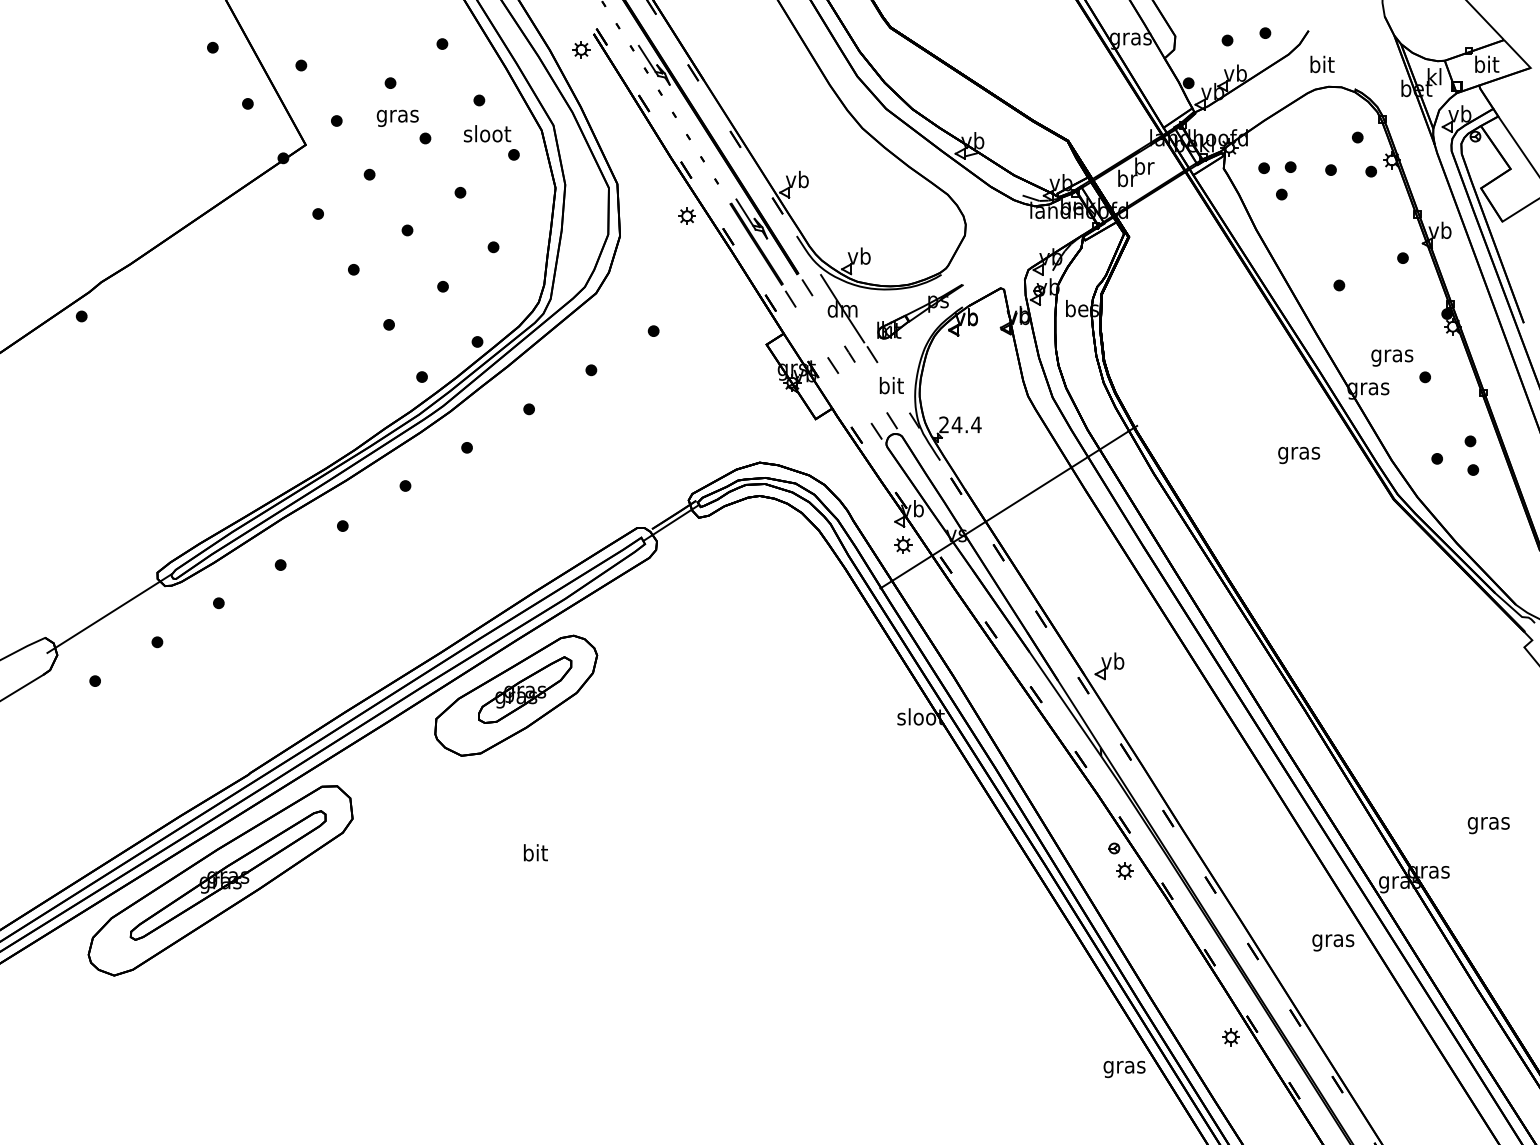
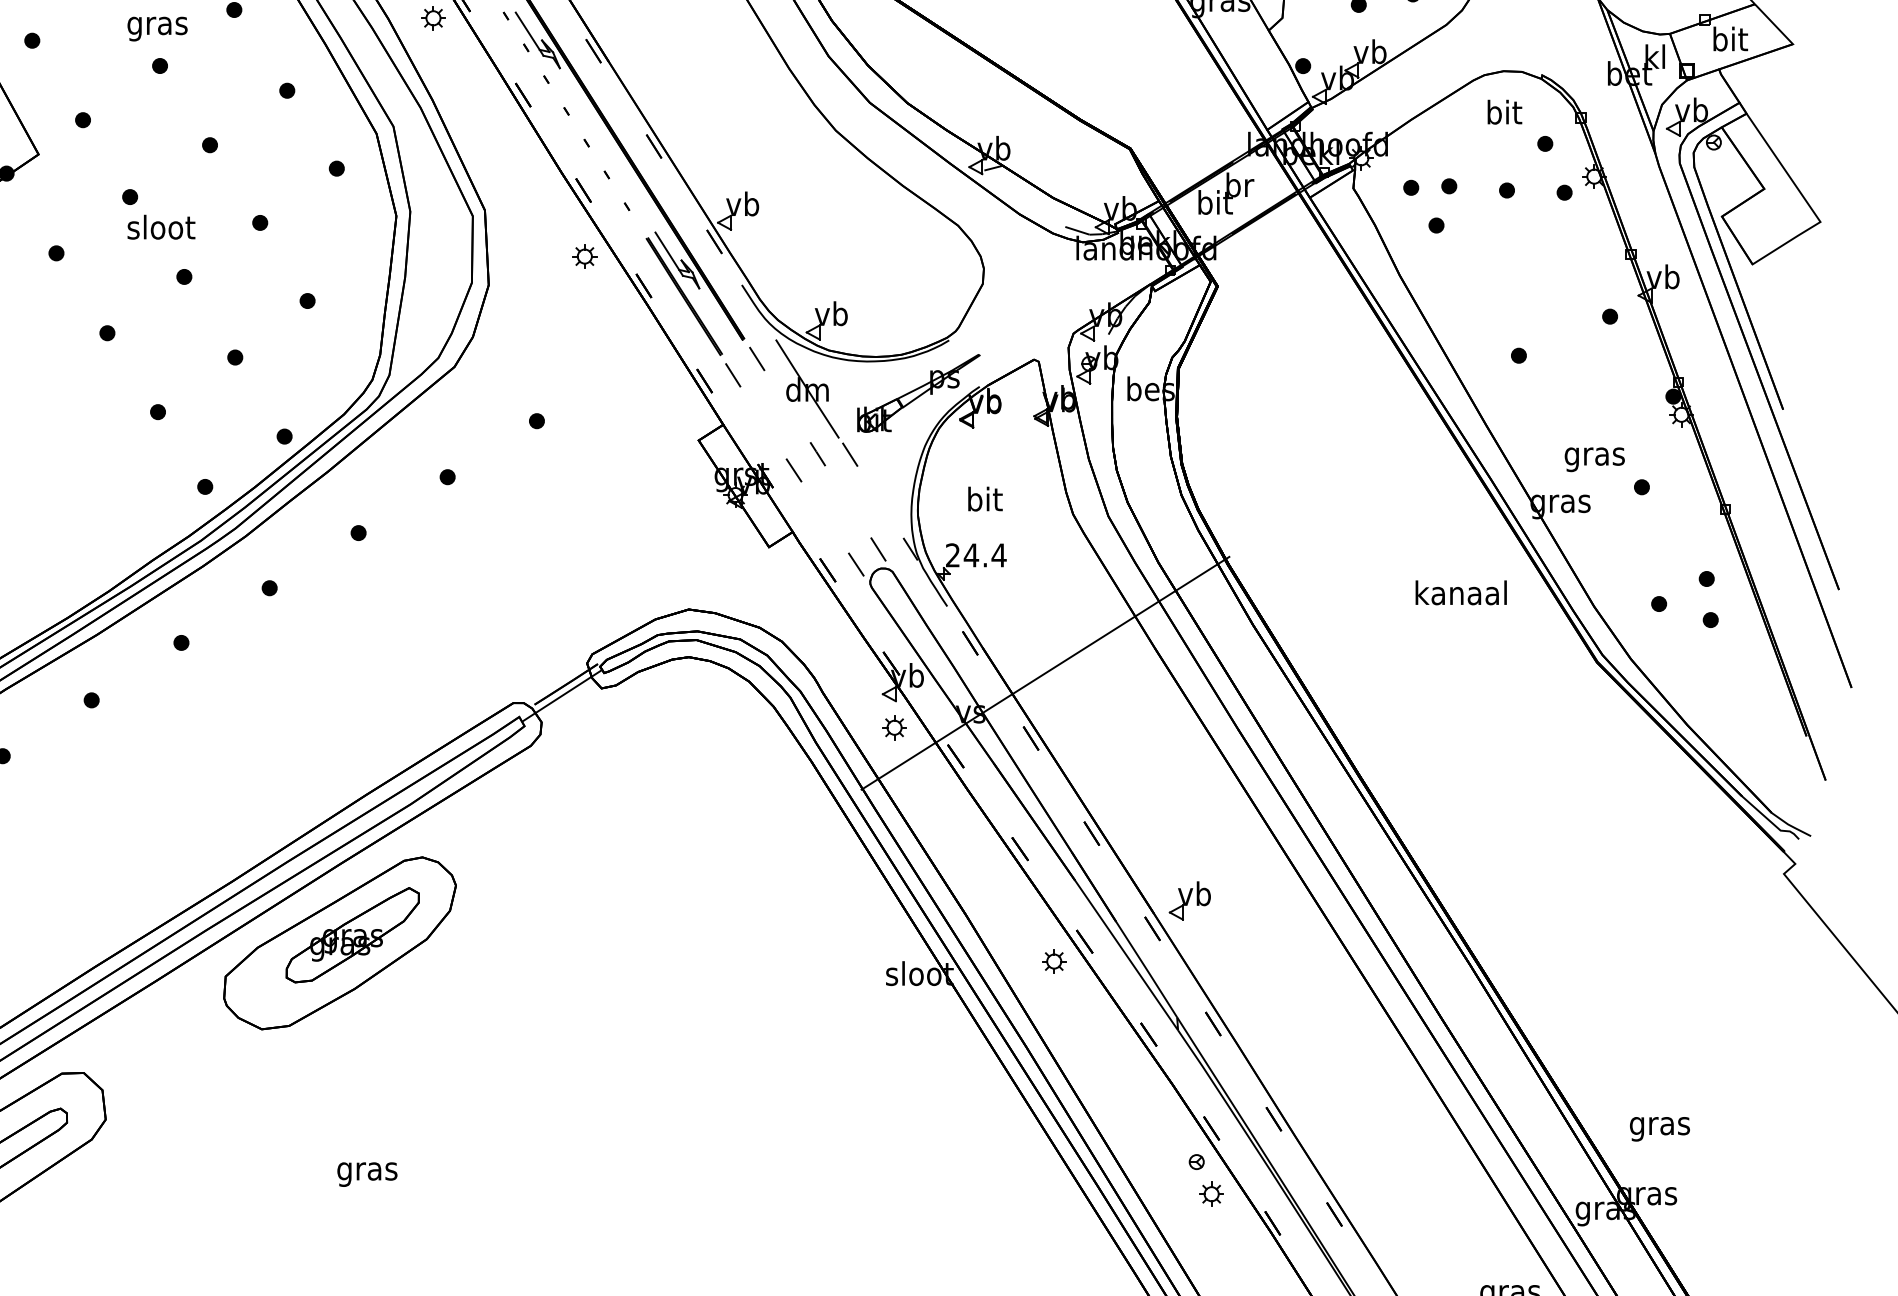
text: (1322, 64) -> (1504, 112), moved
text: (397, 117) -> (157, 27), moved
text: (487, 133) -> (161, 226), moved
text: (1127, 178) -> (1215, 202), br -> bit
text: (891, 385) -> (984, 498), moved
text: (1298, 453) -> (1460, 596), gras -> kanaal
part: (1014, 708) -> (1053, 961), added
text: (1488, 825) -> (1659, 1129), moved
text: (535, 854) -> (367, 1170), bit -> gras

